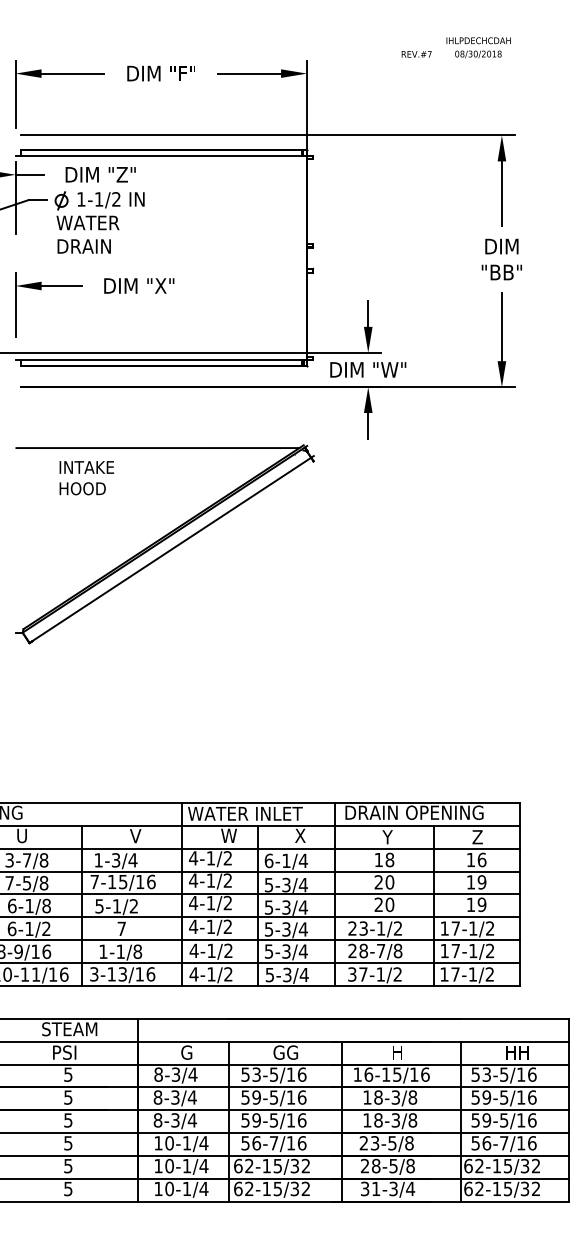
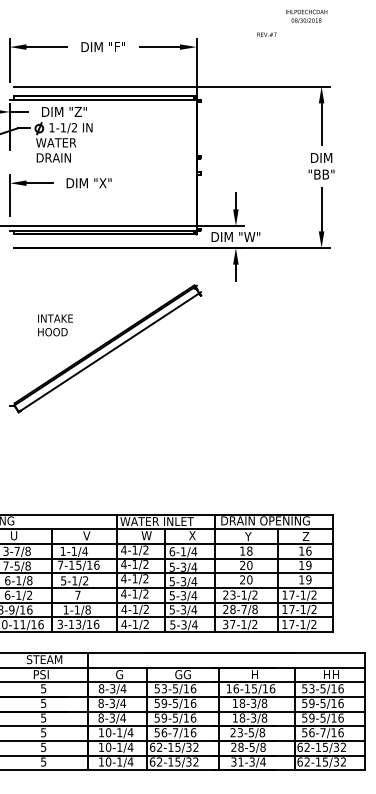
text: (478, 46) -> (306, 15), moved
line: (156, 448) -> (100, 287), removed
text: (86, 478) -> (55, 325), moved
text: (114, 858) -> (73, 550), 1-3/4 -> 1-1/4

